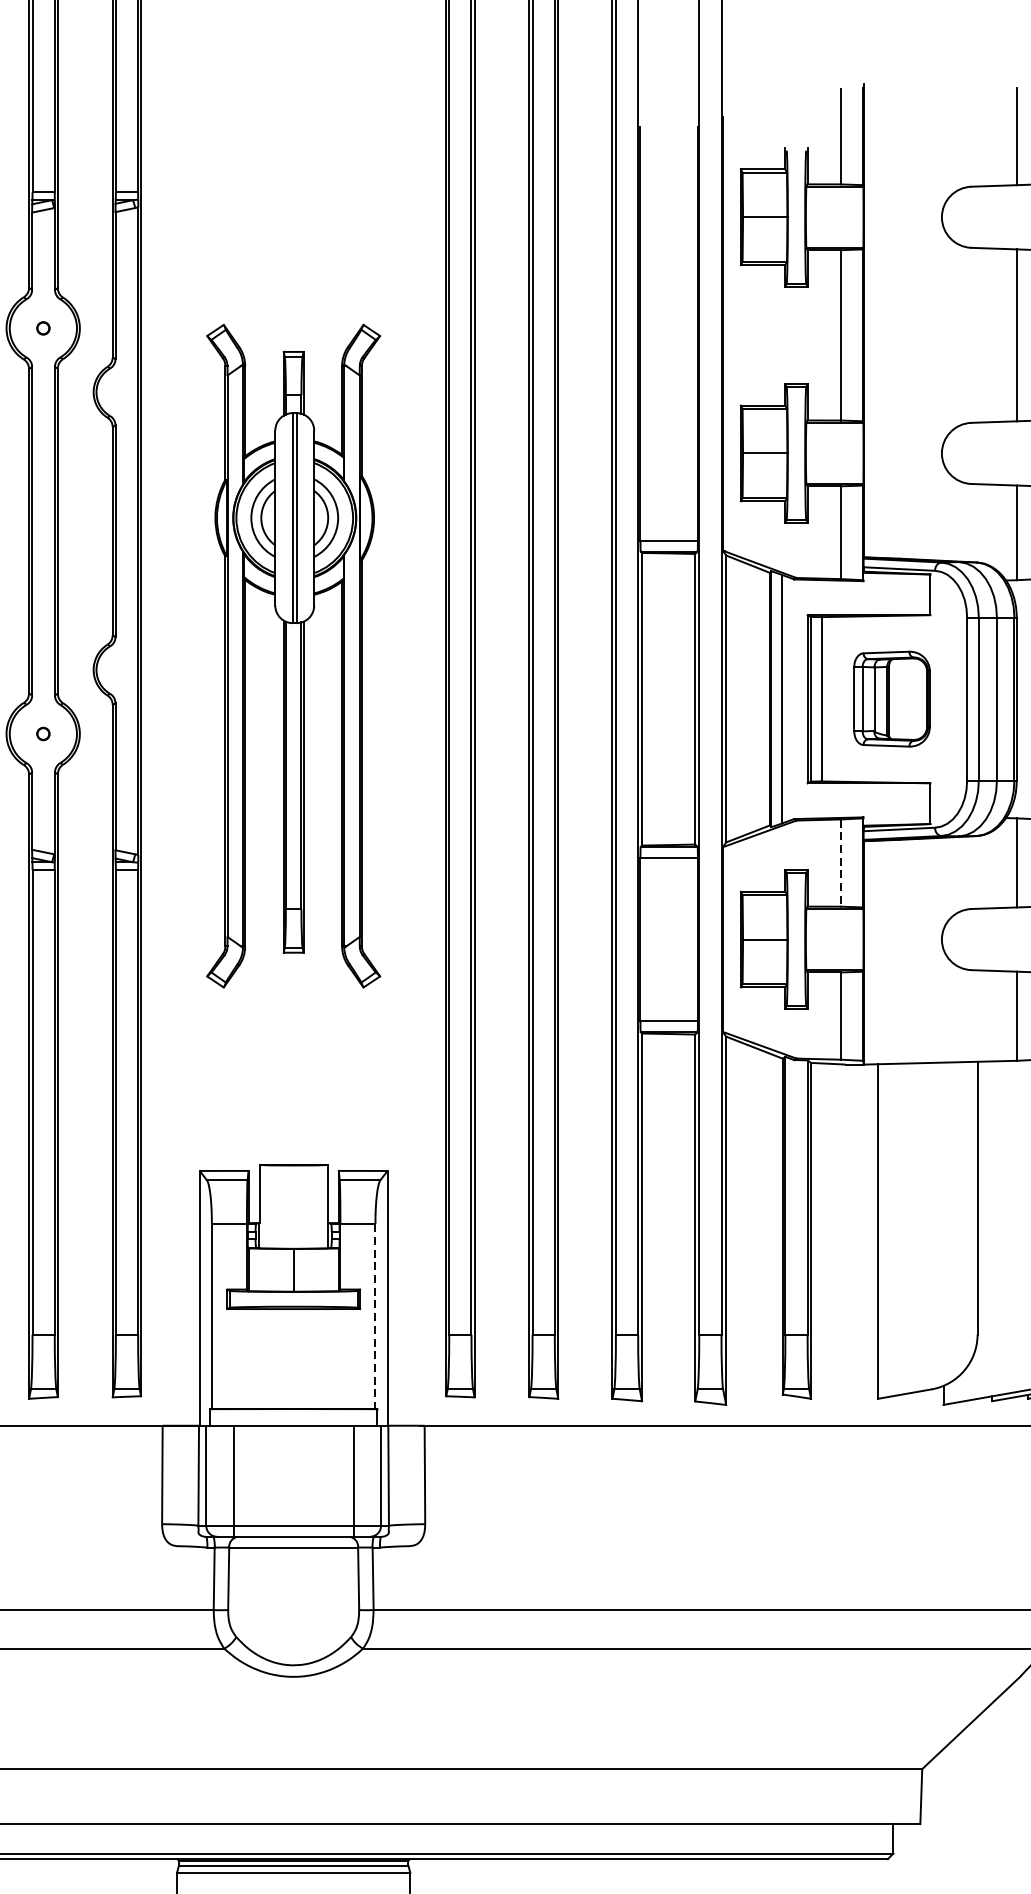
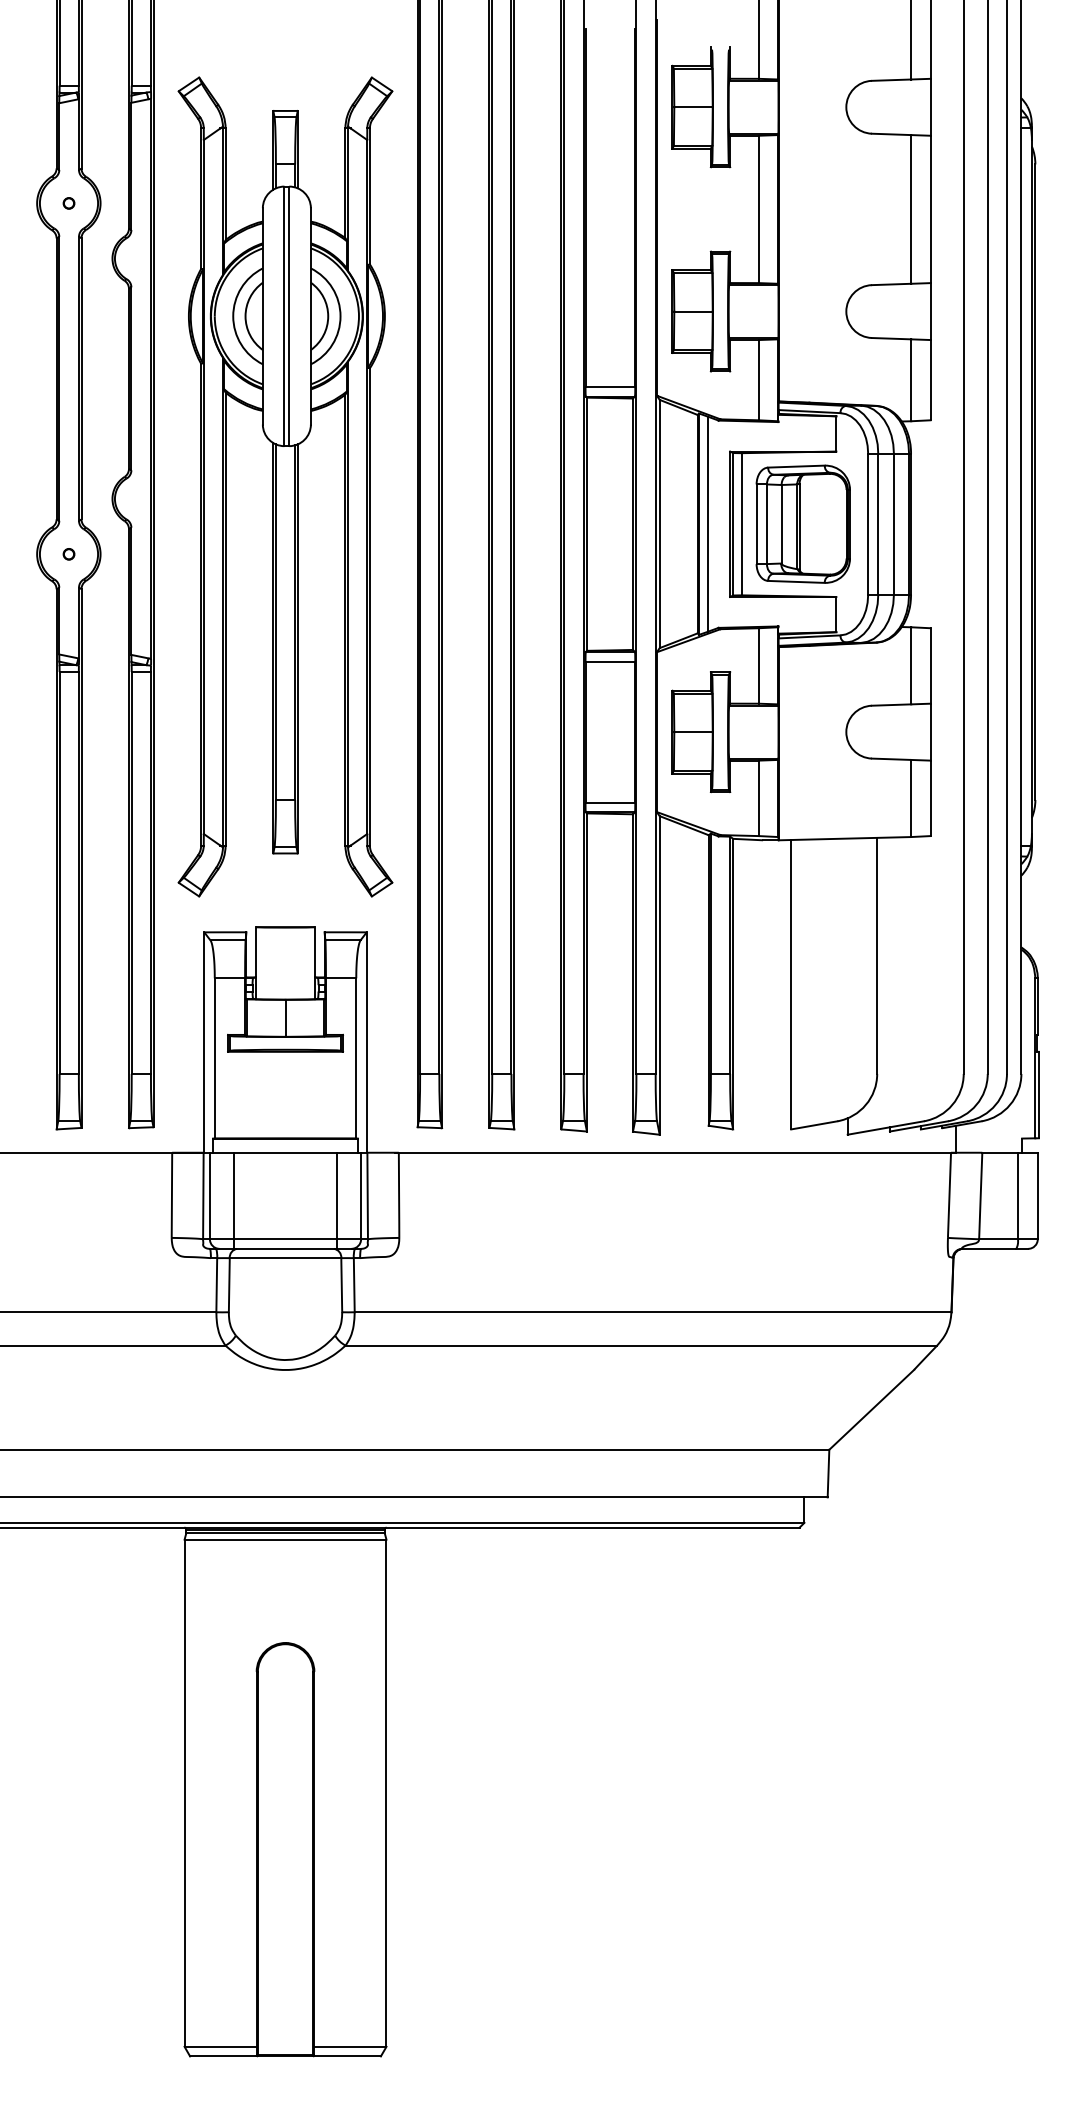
part: (293, 655) -> (285, 486), size x1.43
part: (891, 698) -> (802, 523), size x1.43
line: (841, 862) -> (759, 665), dashed -> solid
line: (375, 1316) -> (356, 1058), dashed -> solid

